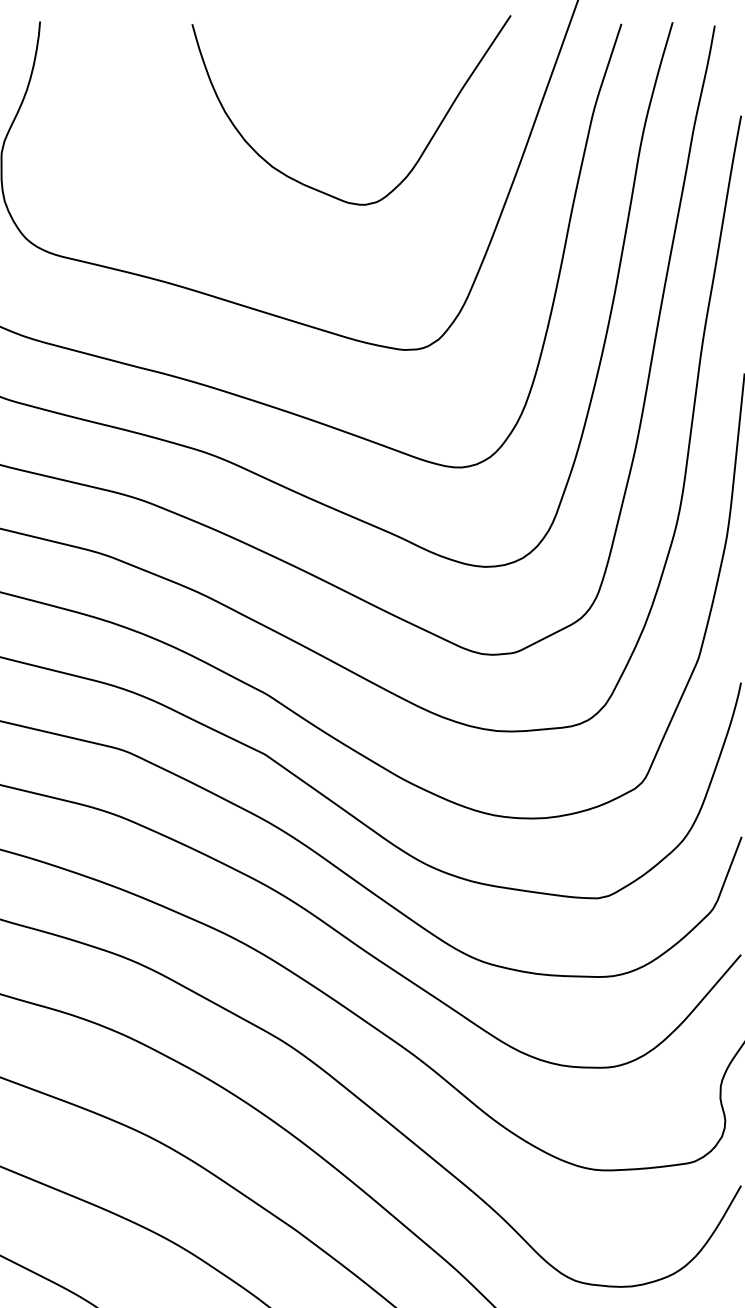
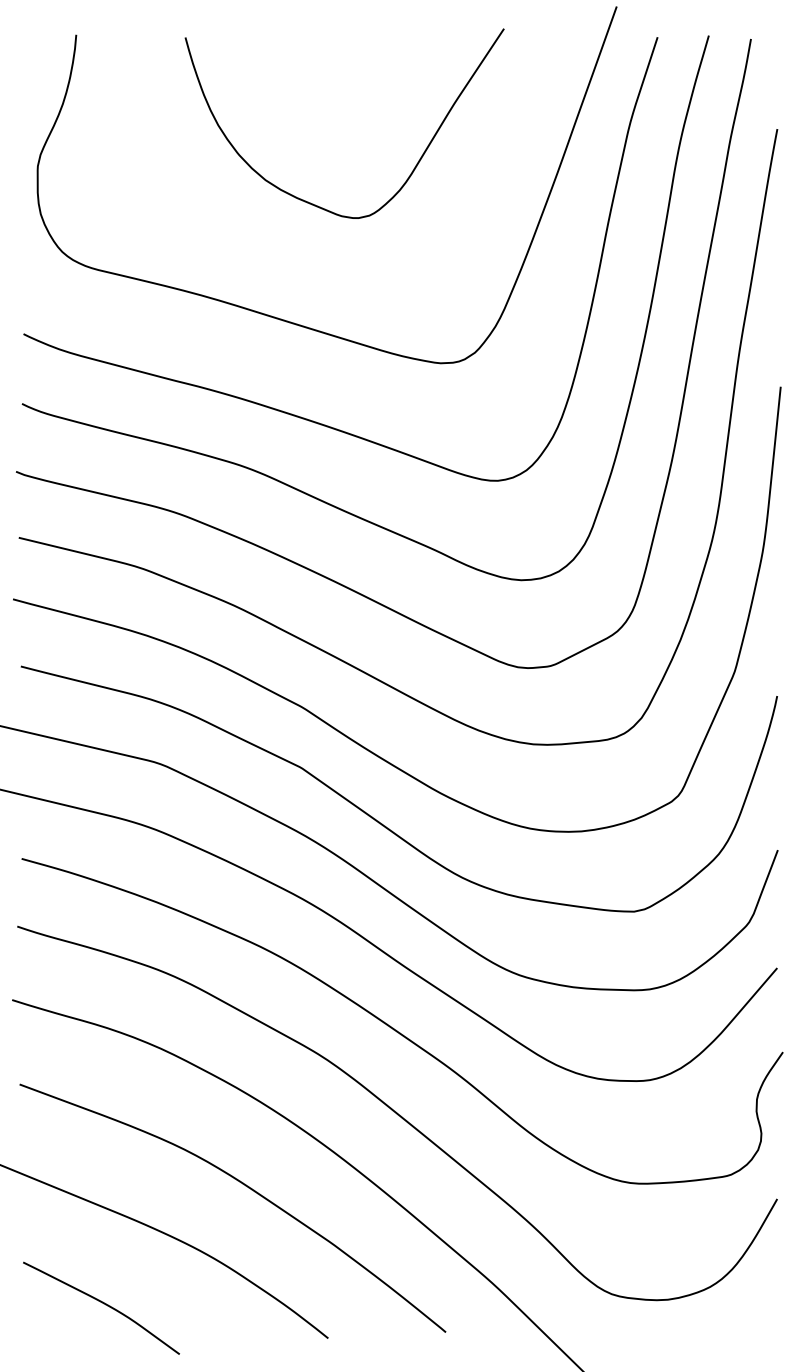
curve: (423, 150) -> (416, 163), moved

